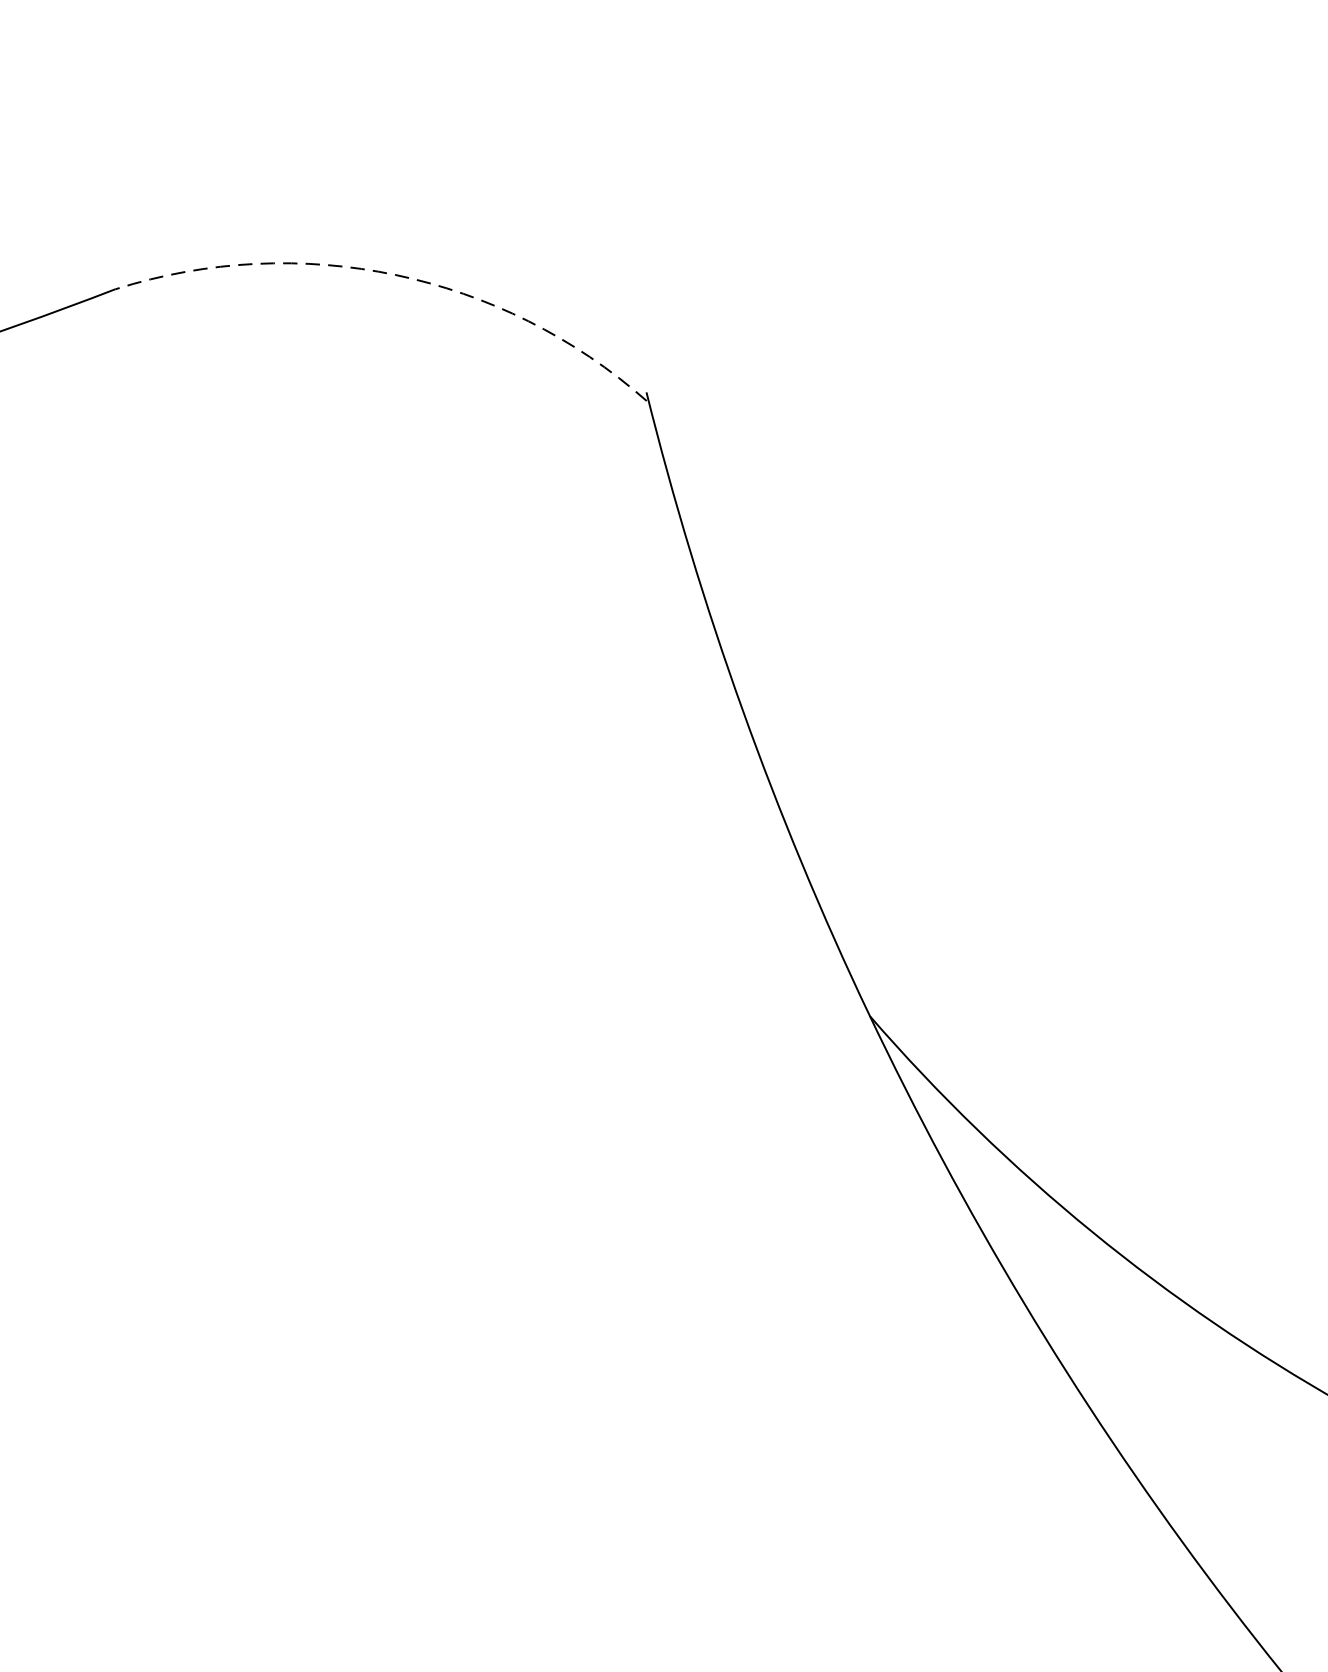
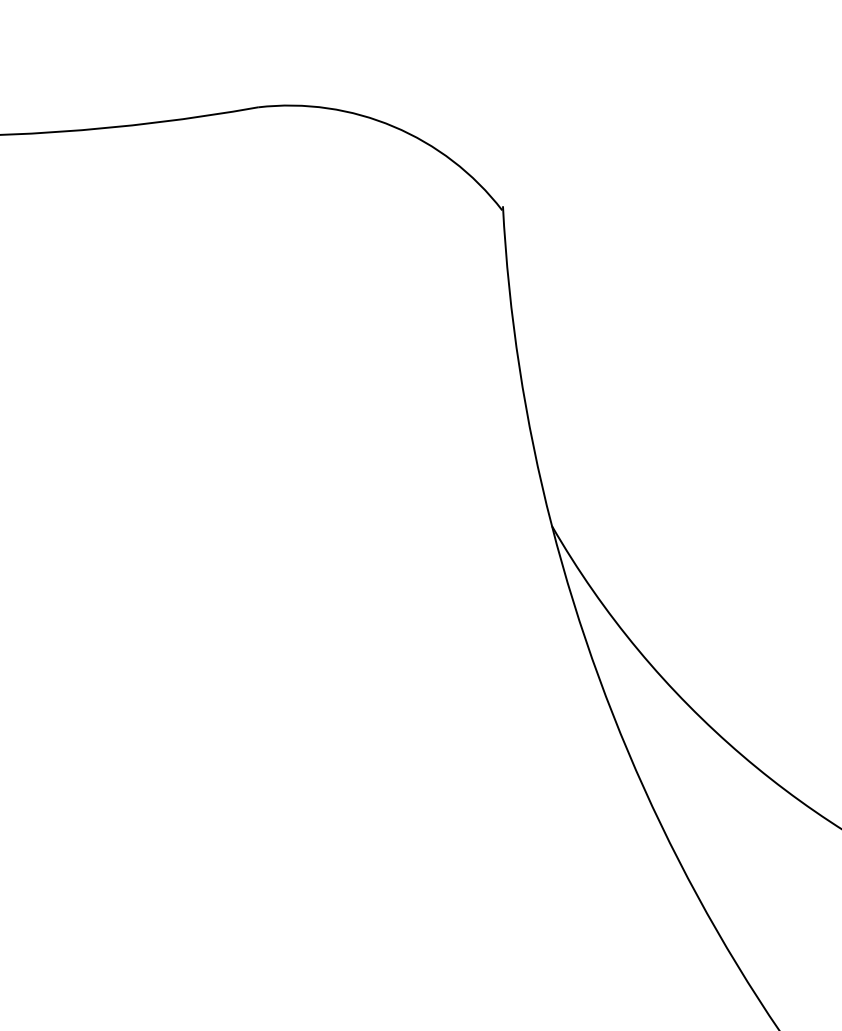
arc: (395, 274) -> (393, 126), dashed -> solid

